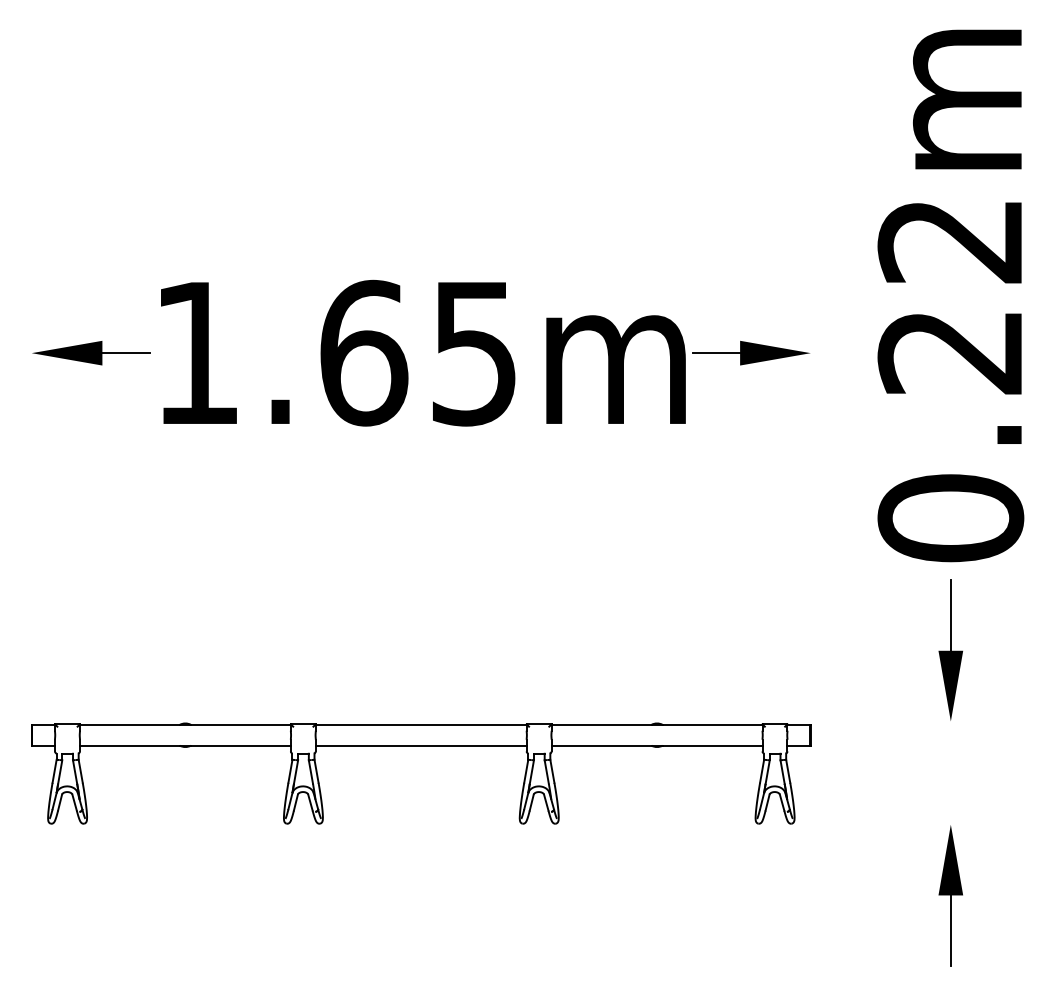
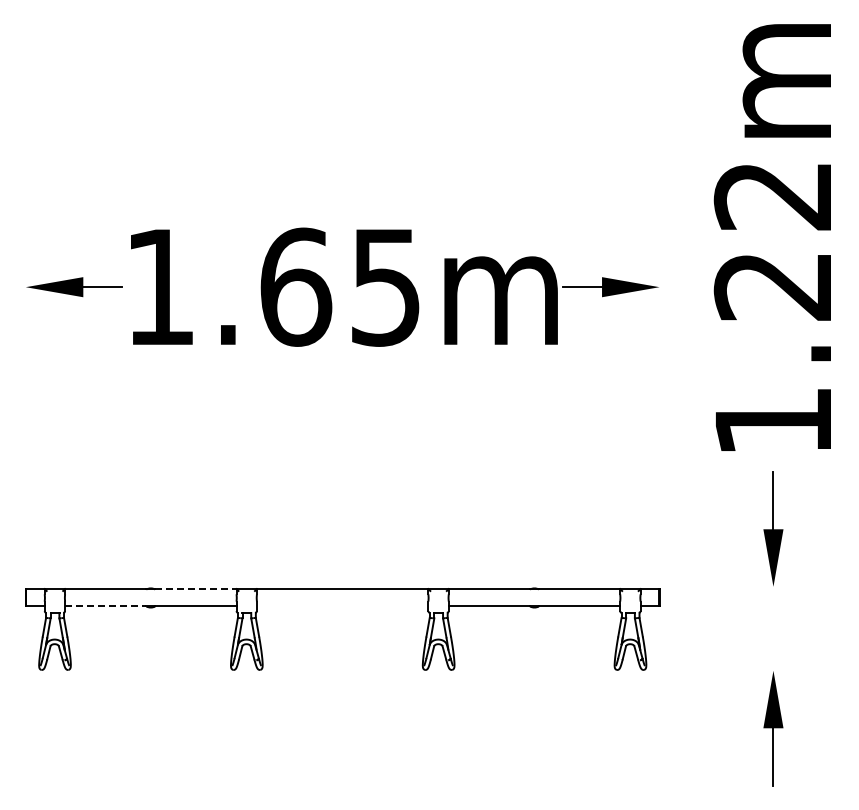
text: (950, 518) -> (773, 421), 0.22m -> 1.22m
line: (240, 724) -> (195, 589), solid -> dashed
line: (129, 745) -> (105, 606), solid -> dashed
line: (421, 745) -> (342, 606), removed

